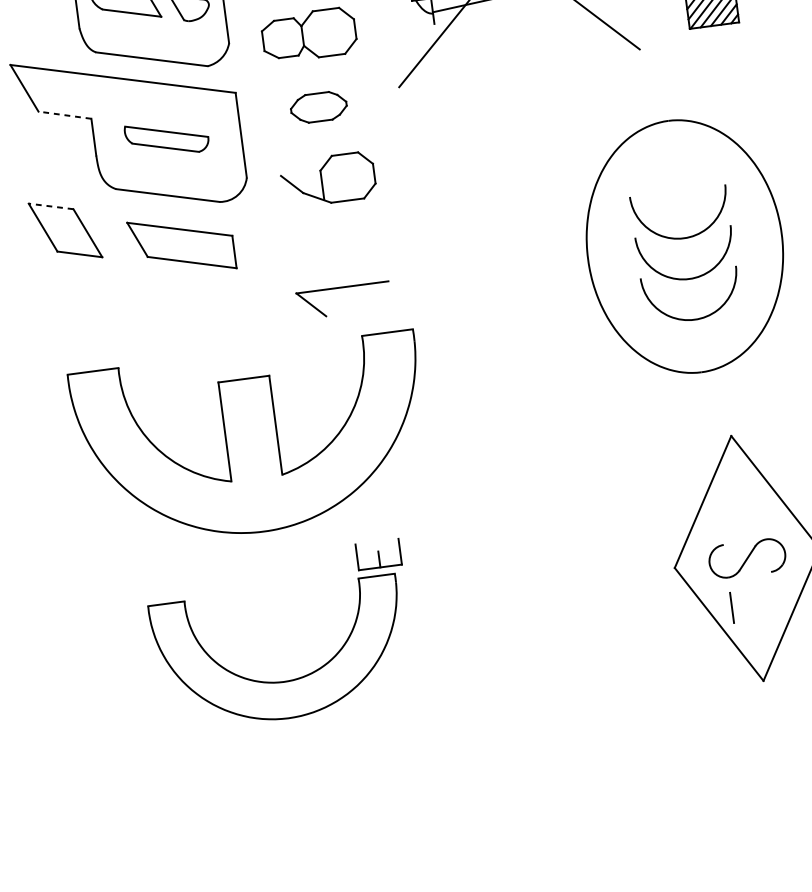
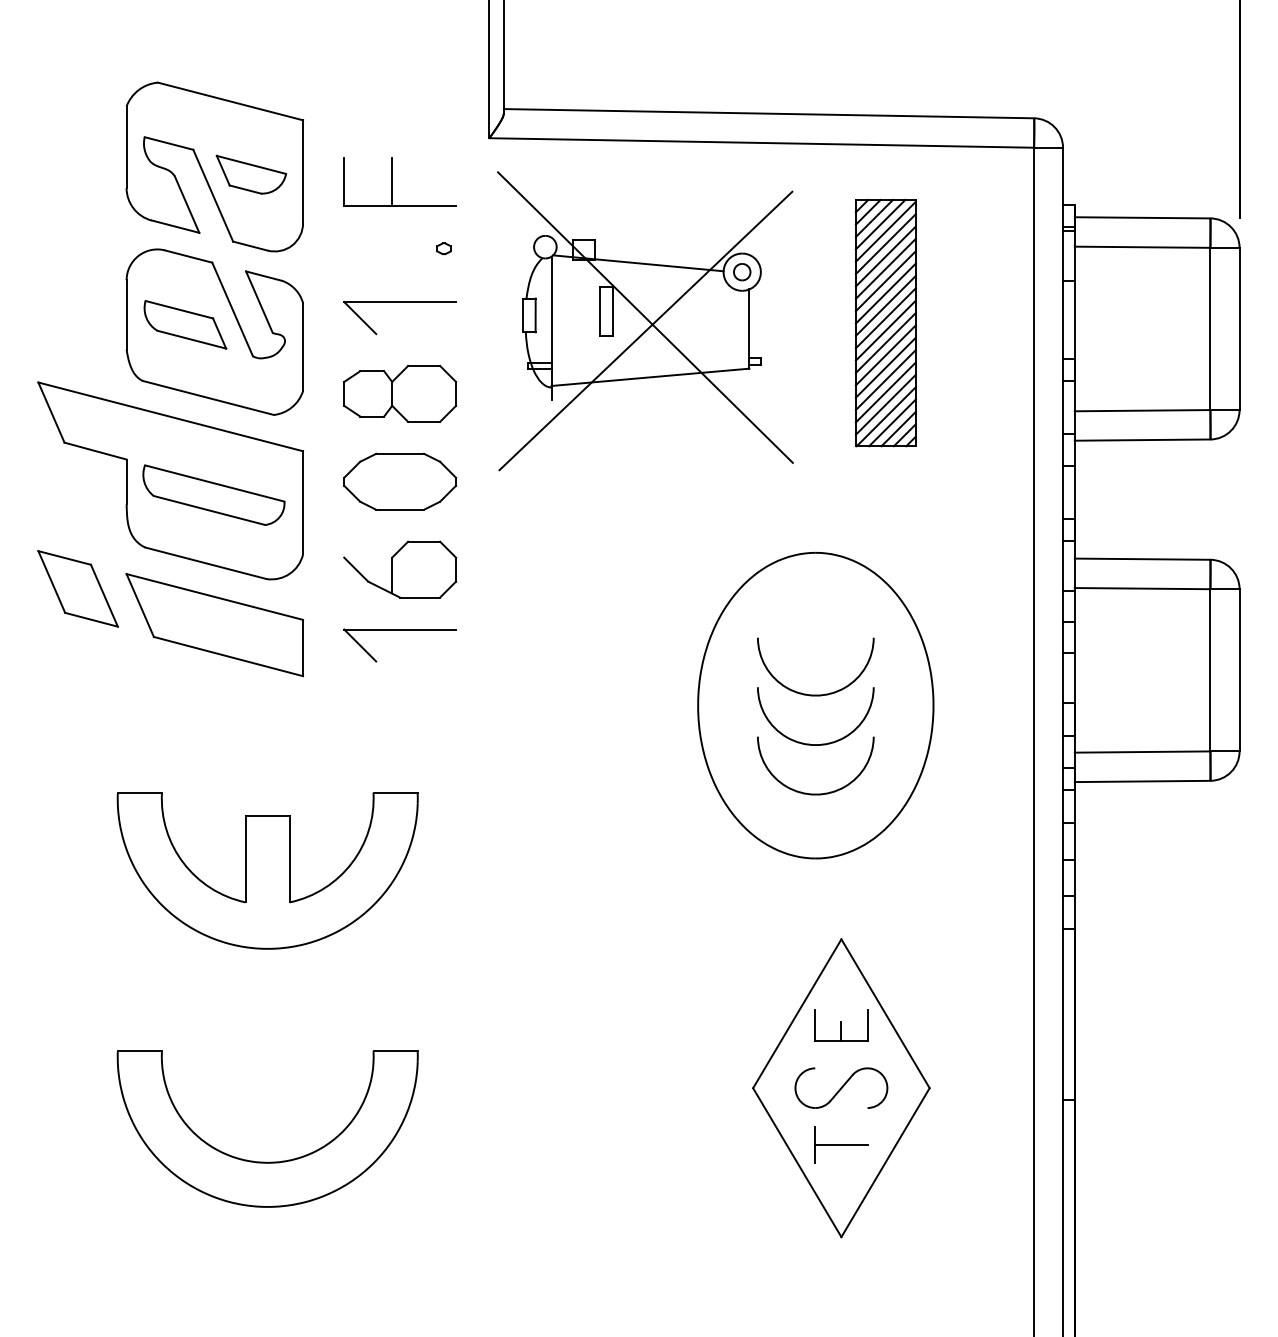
part: (319, 107) -> (400, 481), size x1.67
line: (64, 114) -> (95, 450), dashed -> solid
part: (166, 138) -> (213, 494), size x1.43
line: (50, 206) -> (64, 557), dashed -> solid
part: (181, 245) -> (214, 625), size x1.43
part: (342, 288) -> (399, 630), moved
part: (251, 441) -> (267, 870), size x0.71
part: (378, 554) -> (841, 1025), moved
line: (753, 604) -> (841, 1144), added

